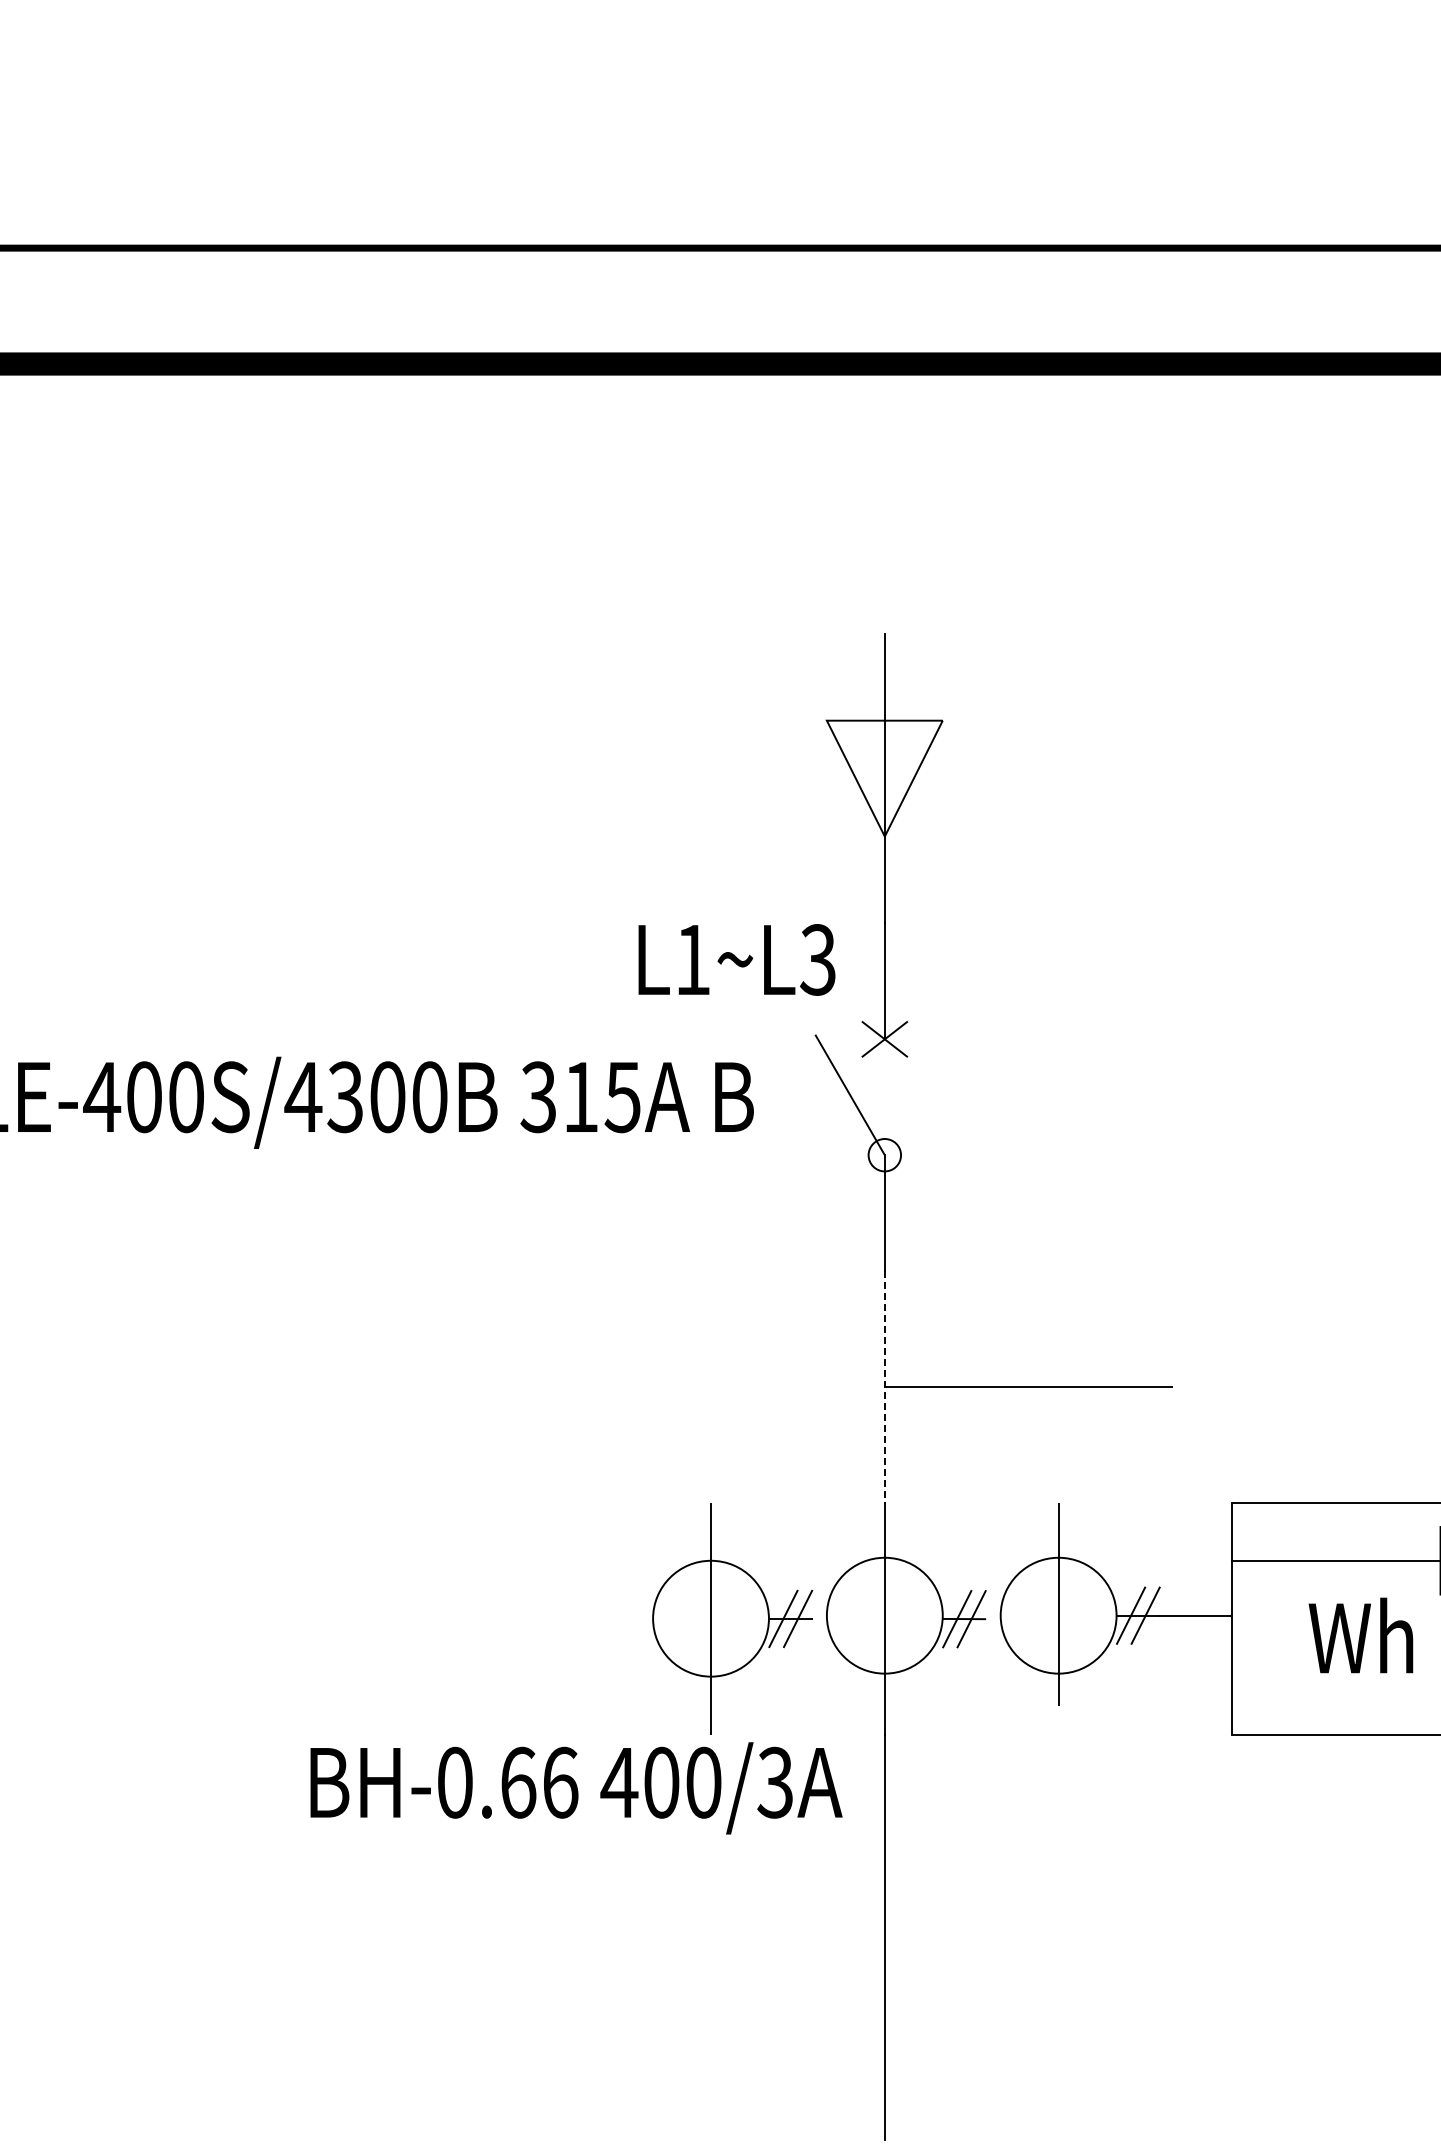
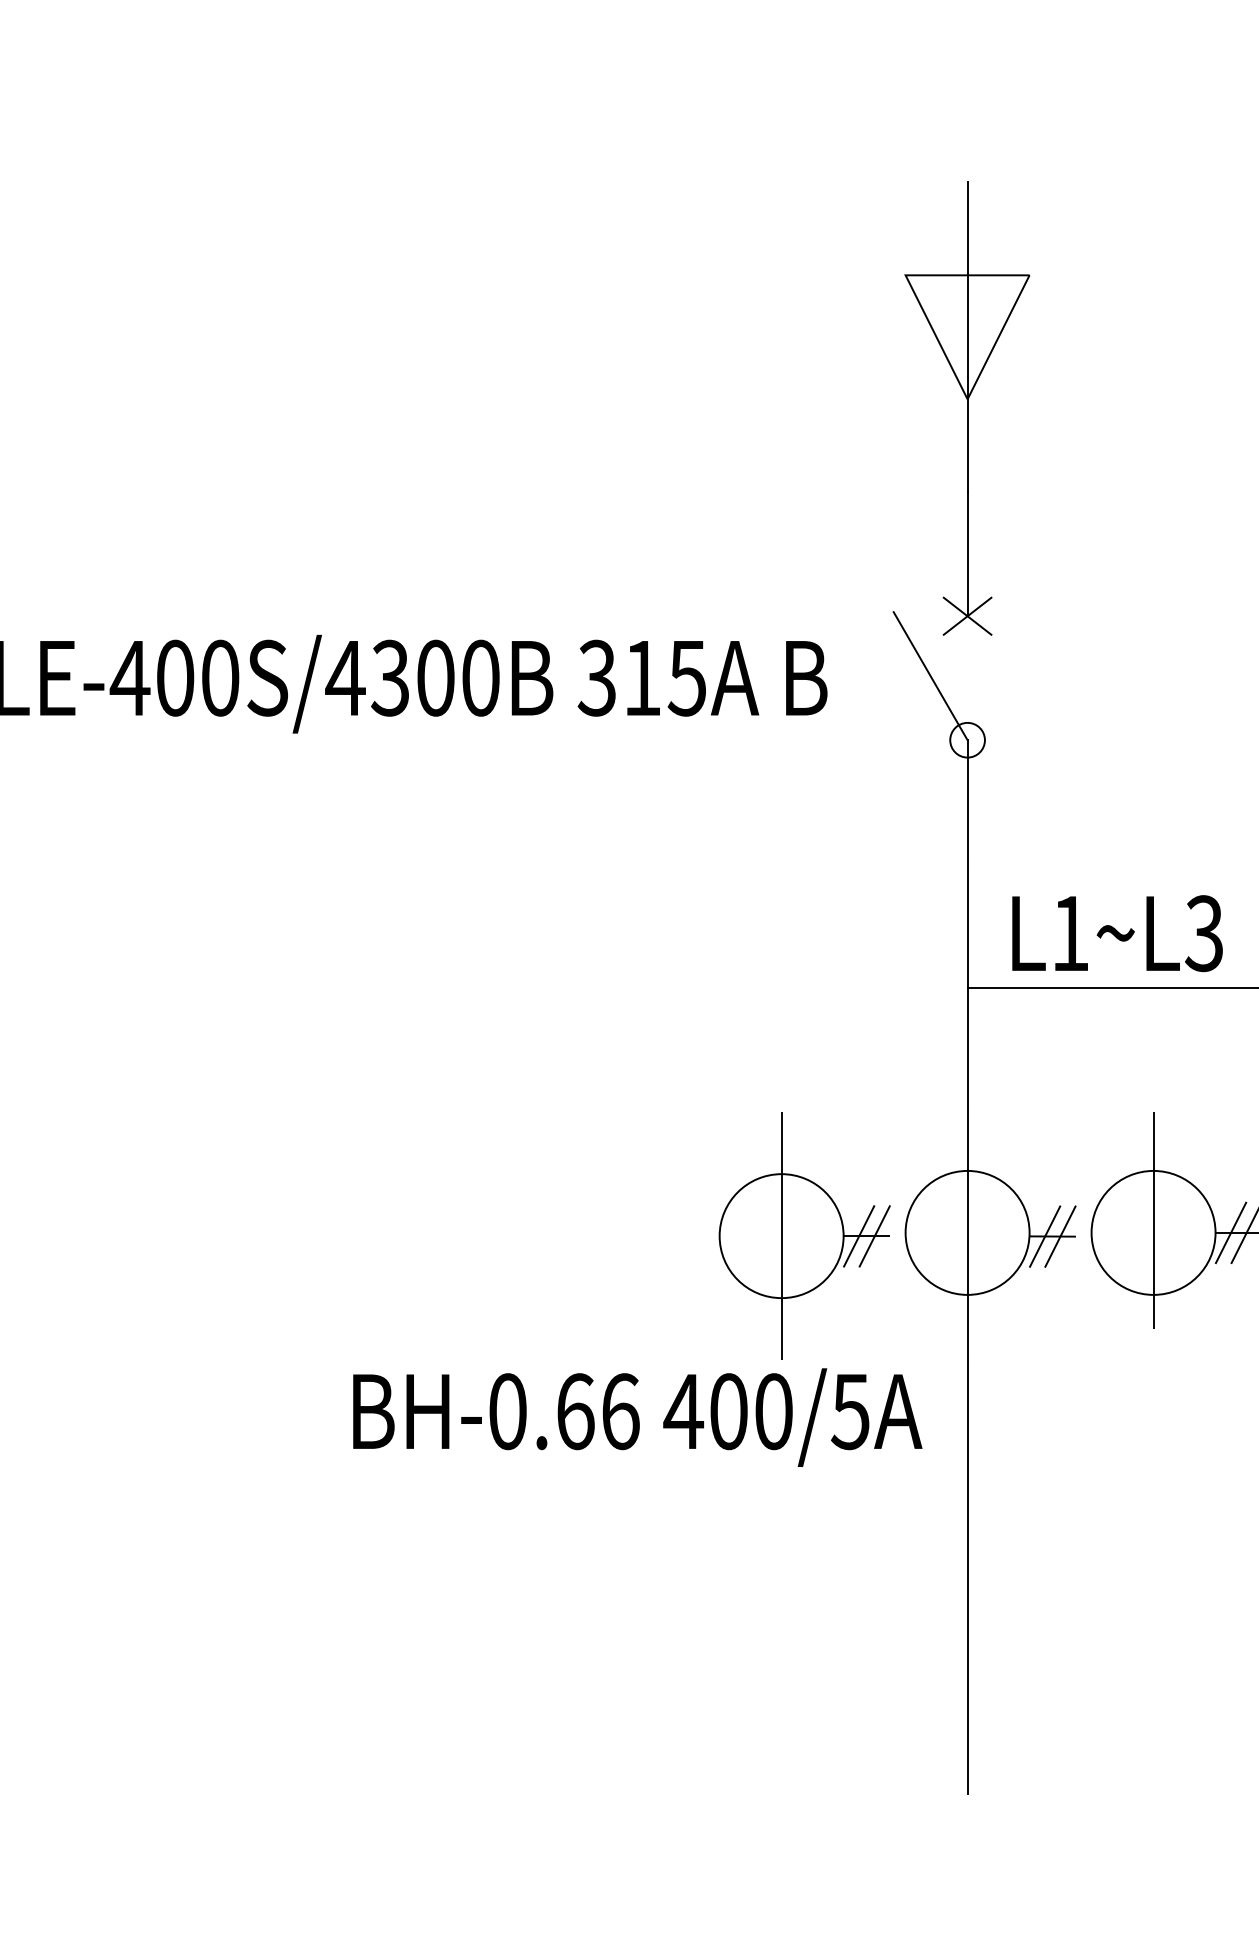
text: (736, 959) -> (1117, 933), moved
line: (884, 1386) -> (967, 987), dashed -> solid
text: (774, 1782) -> (849, 1411), 400/3A -> 400/5A

